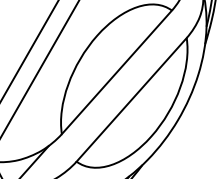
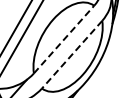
line: (117, 72) -> (64, 39), solid -> dashed
line: (130, 101) -> (71, 55), solid -> dashed

